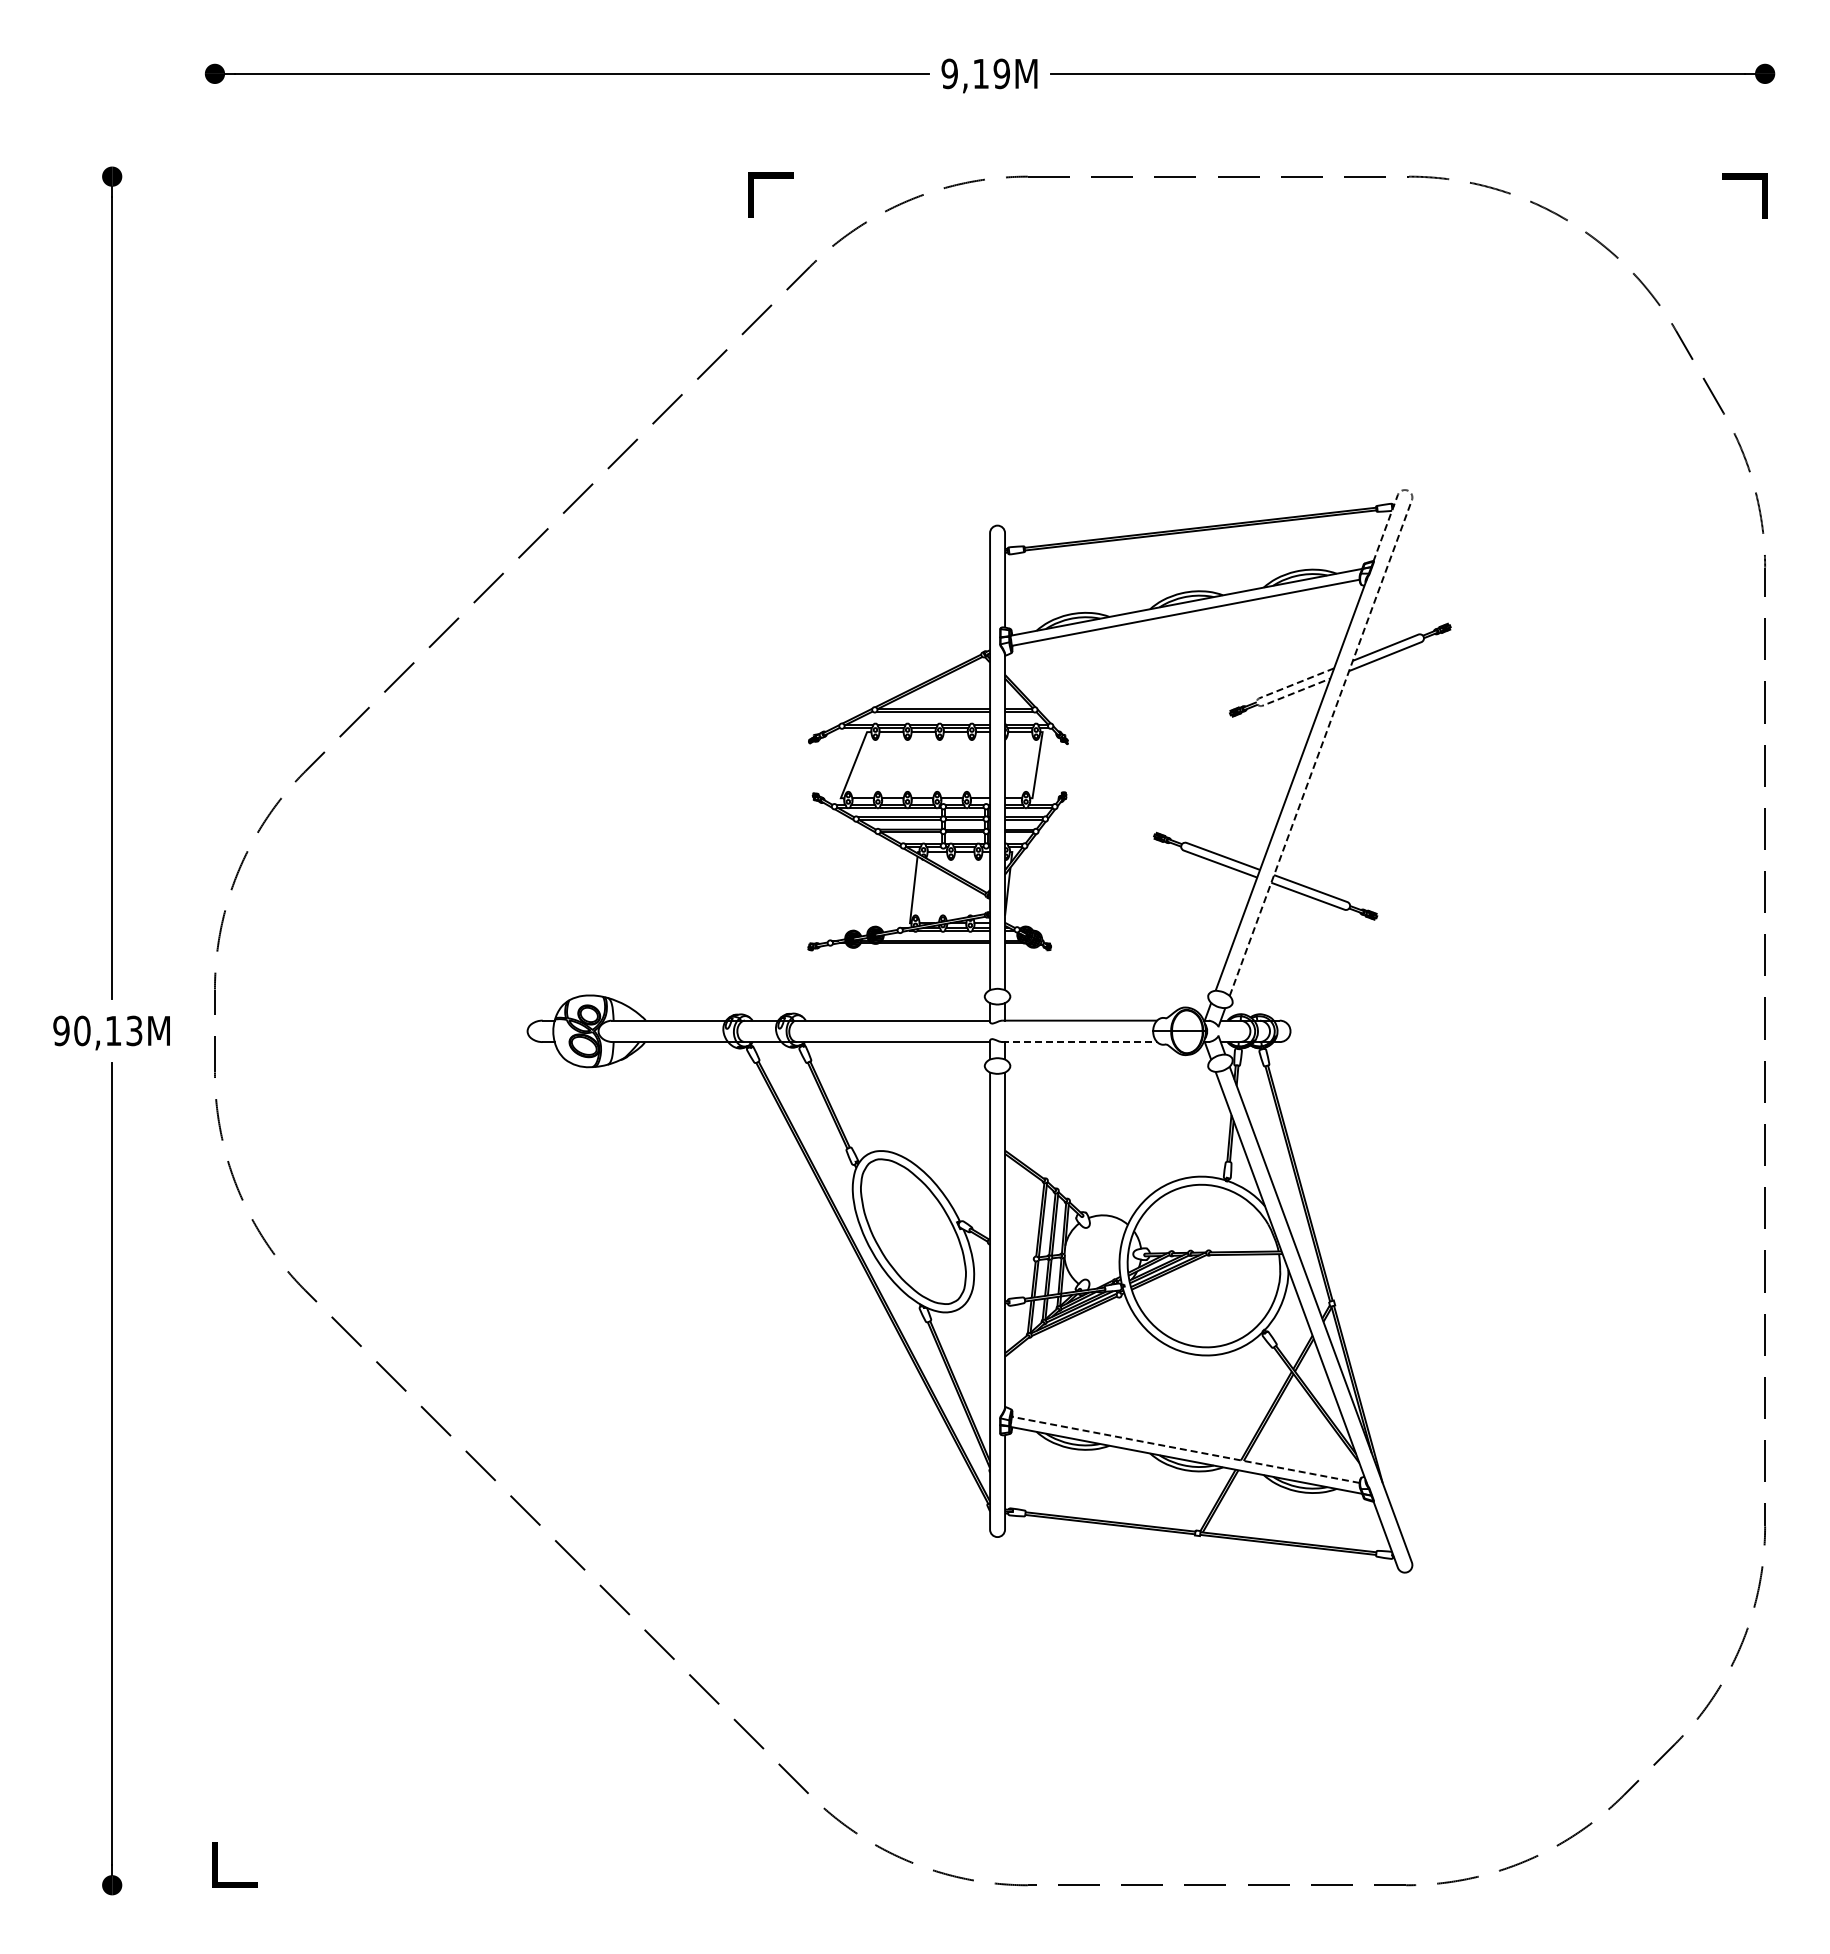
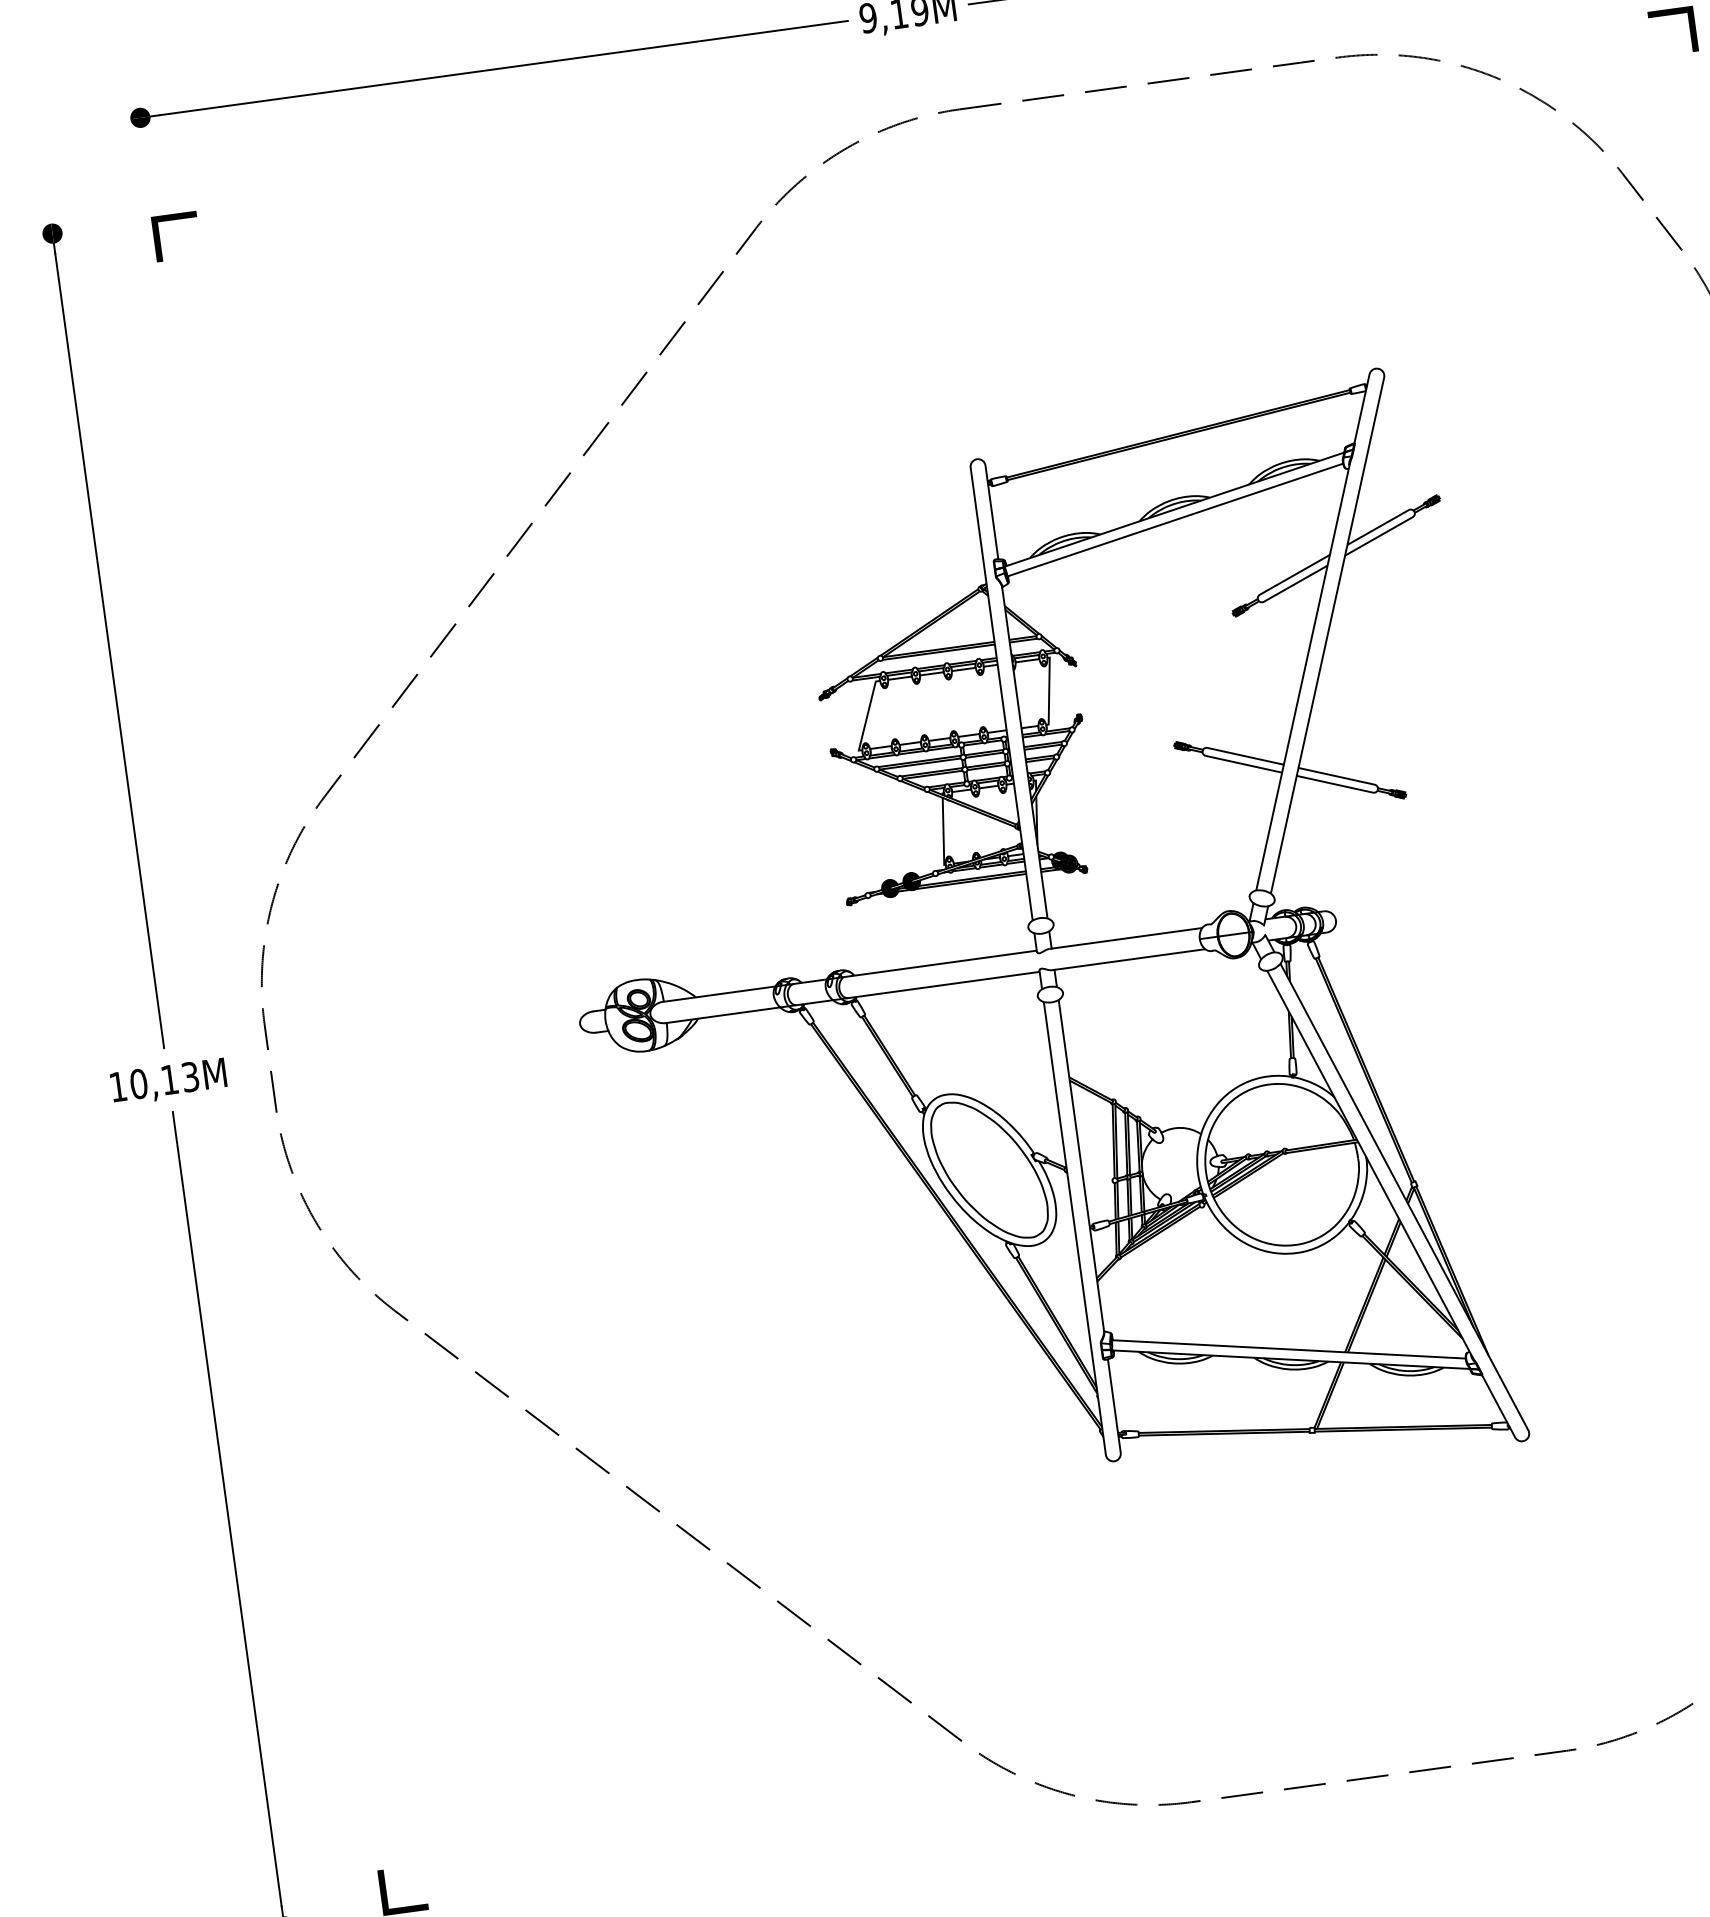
line: (770, 178) -> (174, 219), moved
line: (1339, 696) -> (1339, 582), dashed -> solid
line: (1256, 702) -> (1257, 599), dashed -> solid
text: (61, 1030) -> (118, 1086), 90,13M -> 10,13M
line: (1080, 1042) -> (1129, 960), dashed -> solid
line: (1185, 1449) -> (1288, 1349), dashed -> solid

